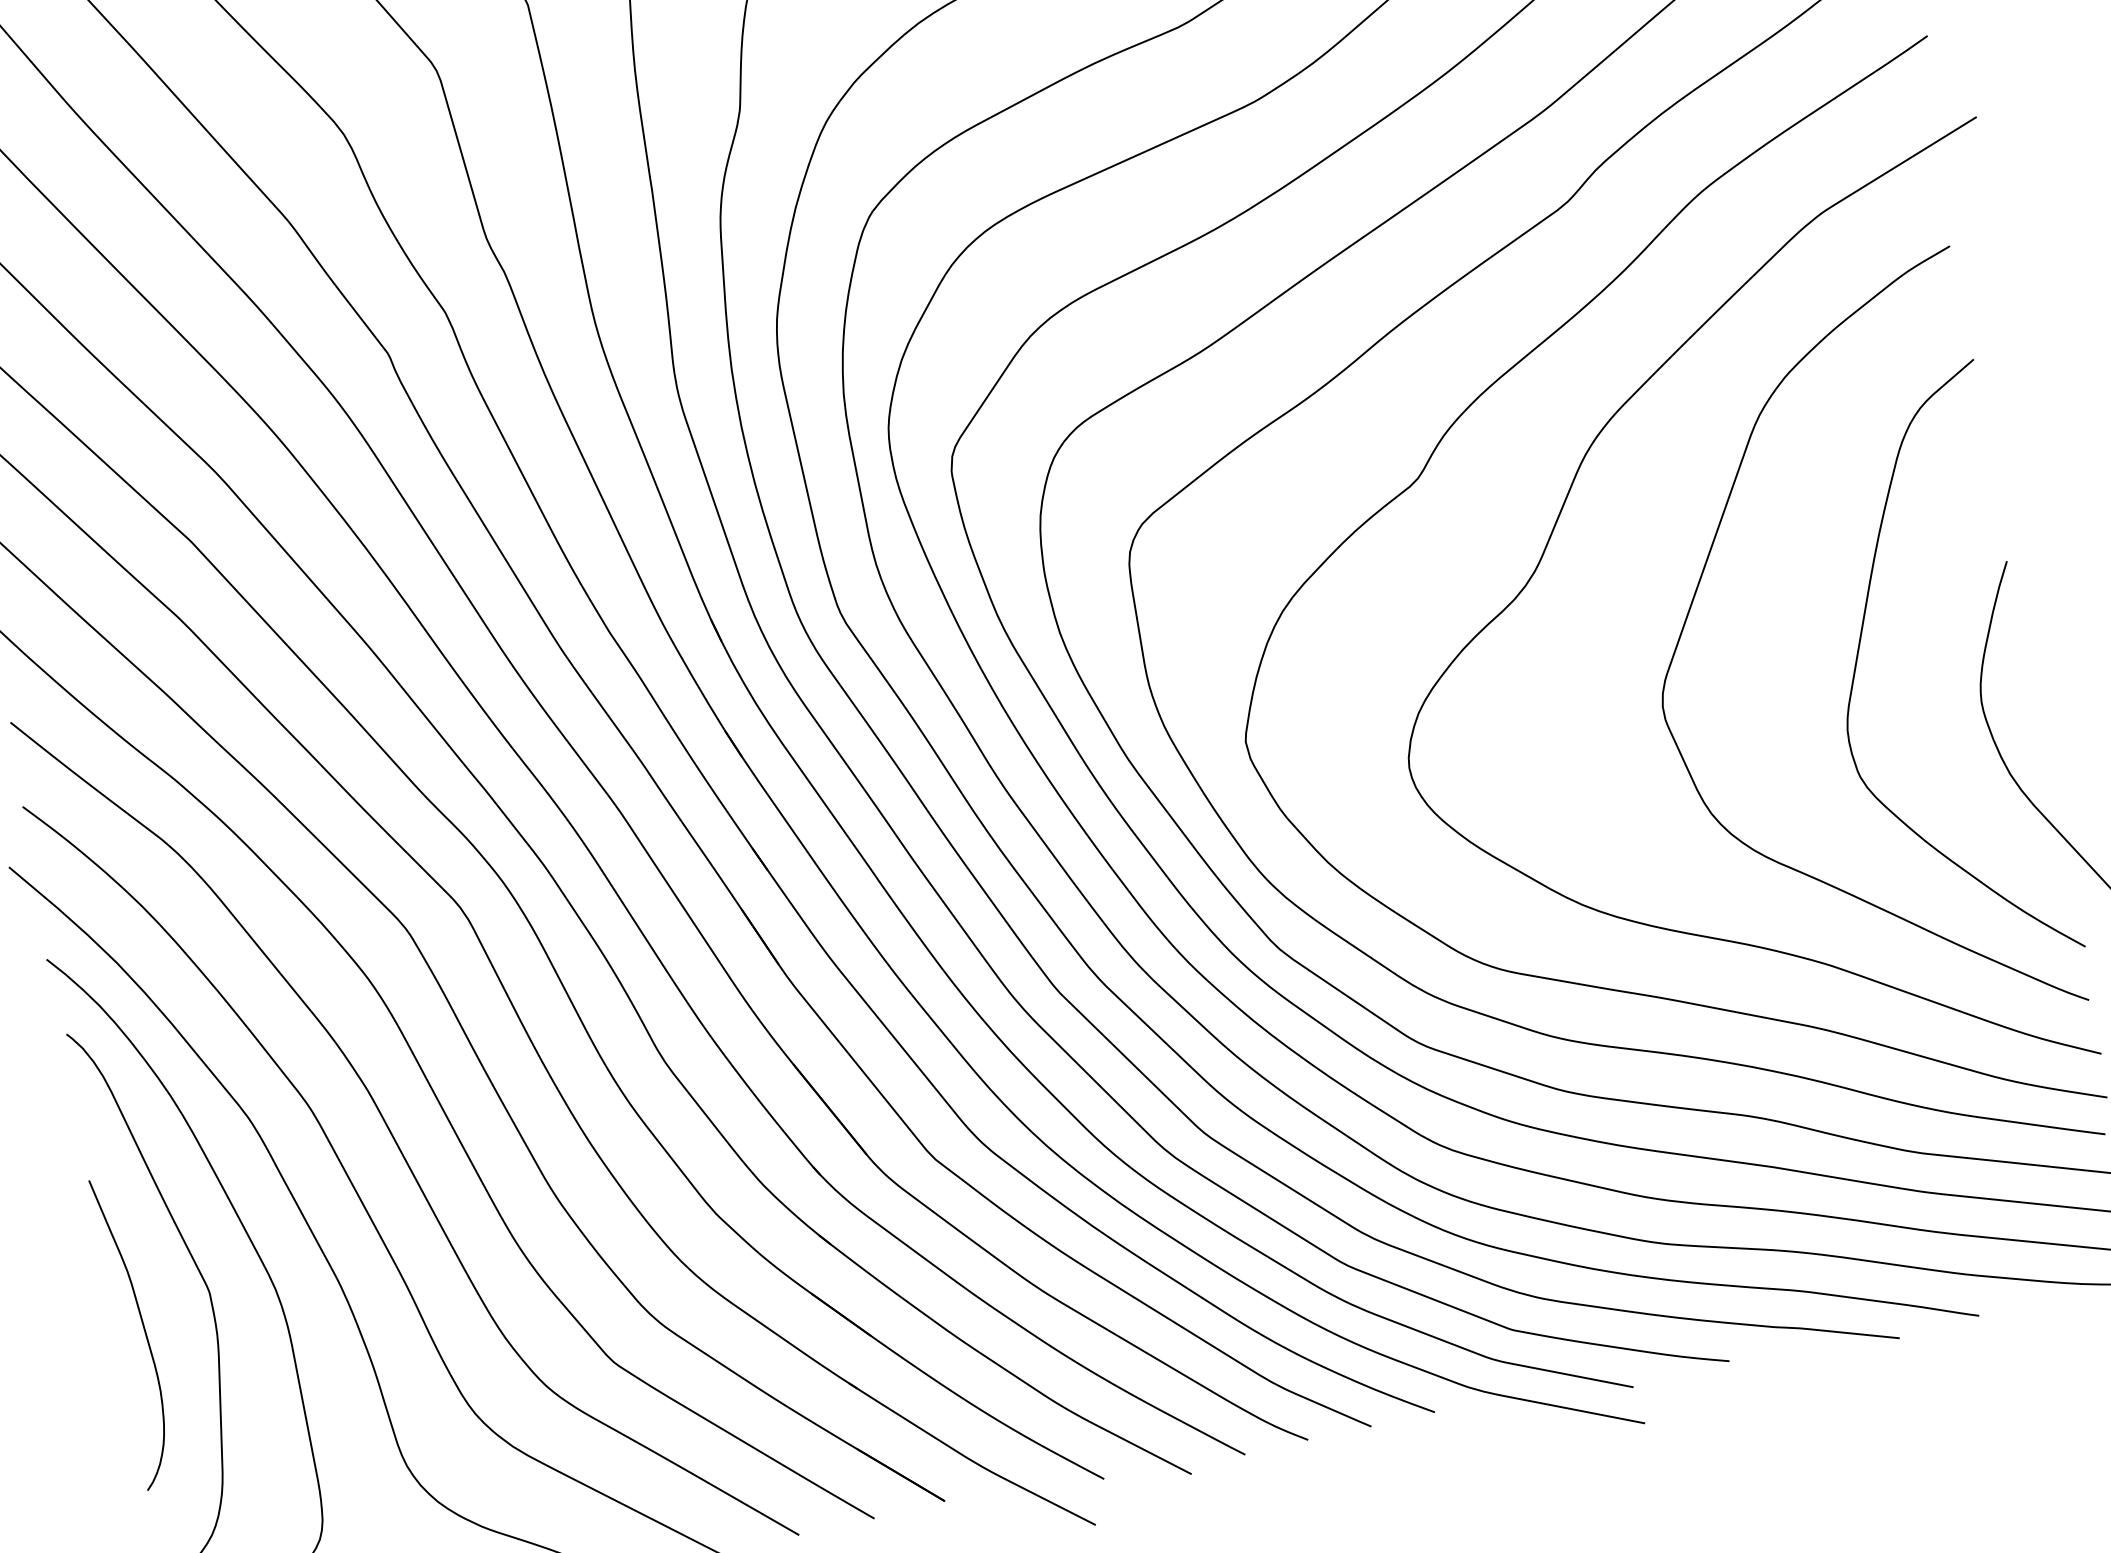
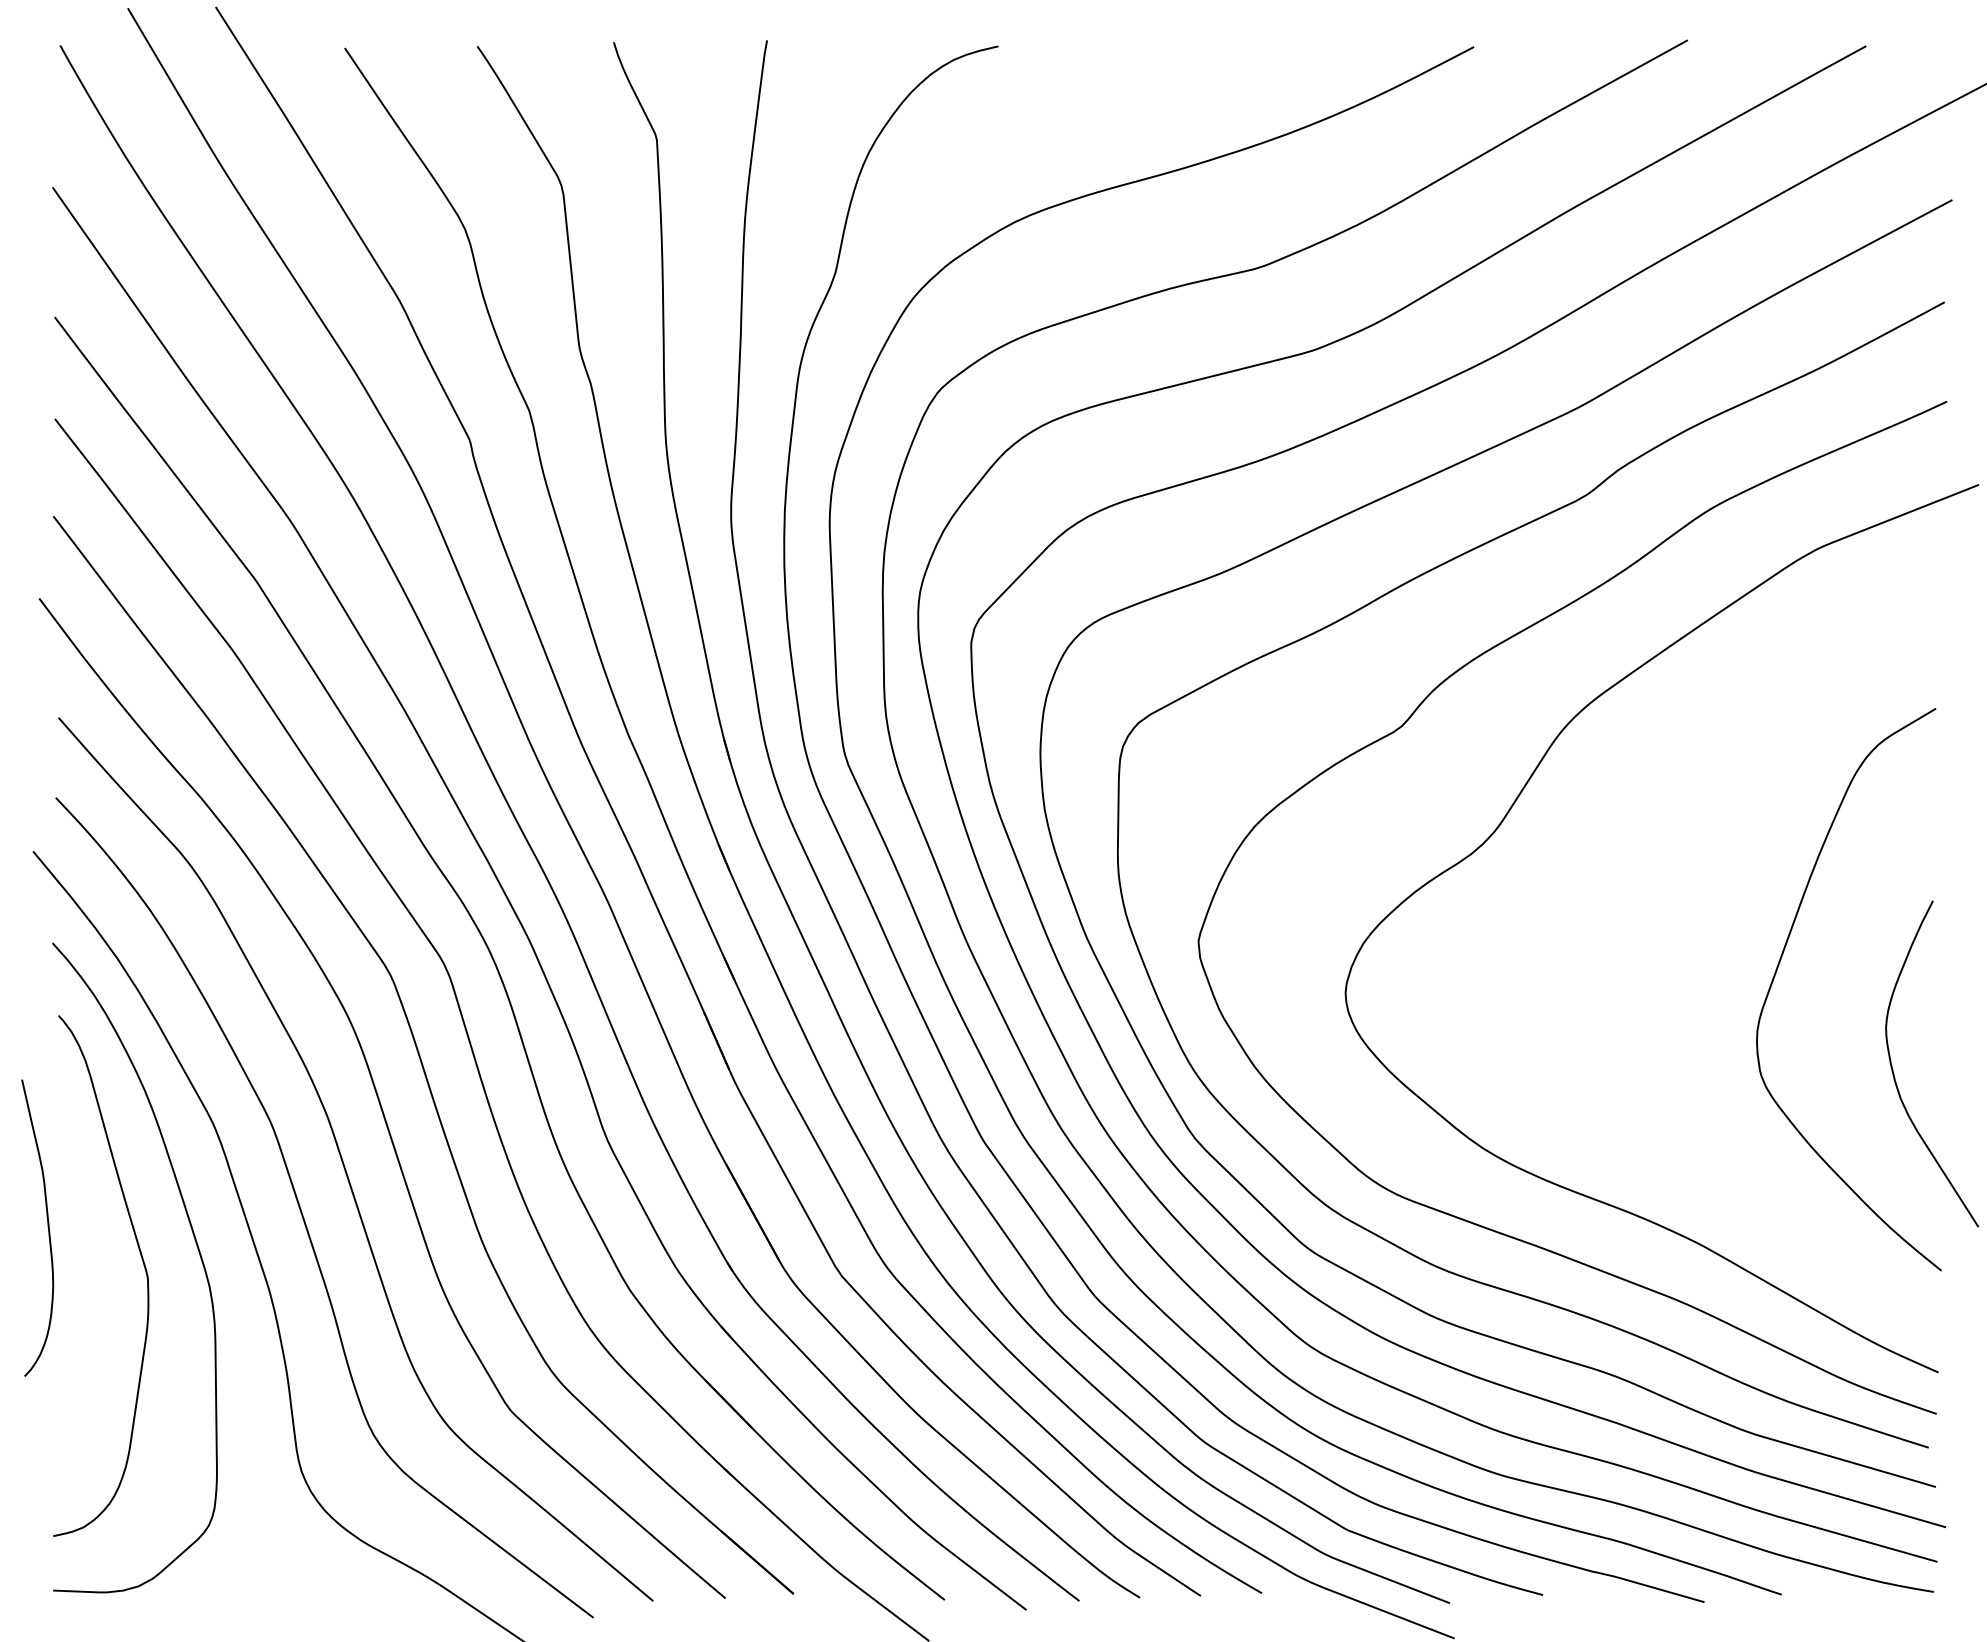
curve: (1694, 599) -> (1637, 884), removed
curve: (143, 1330) -> (47, 1227), moved

